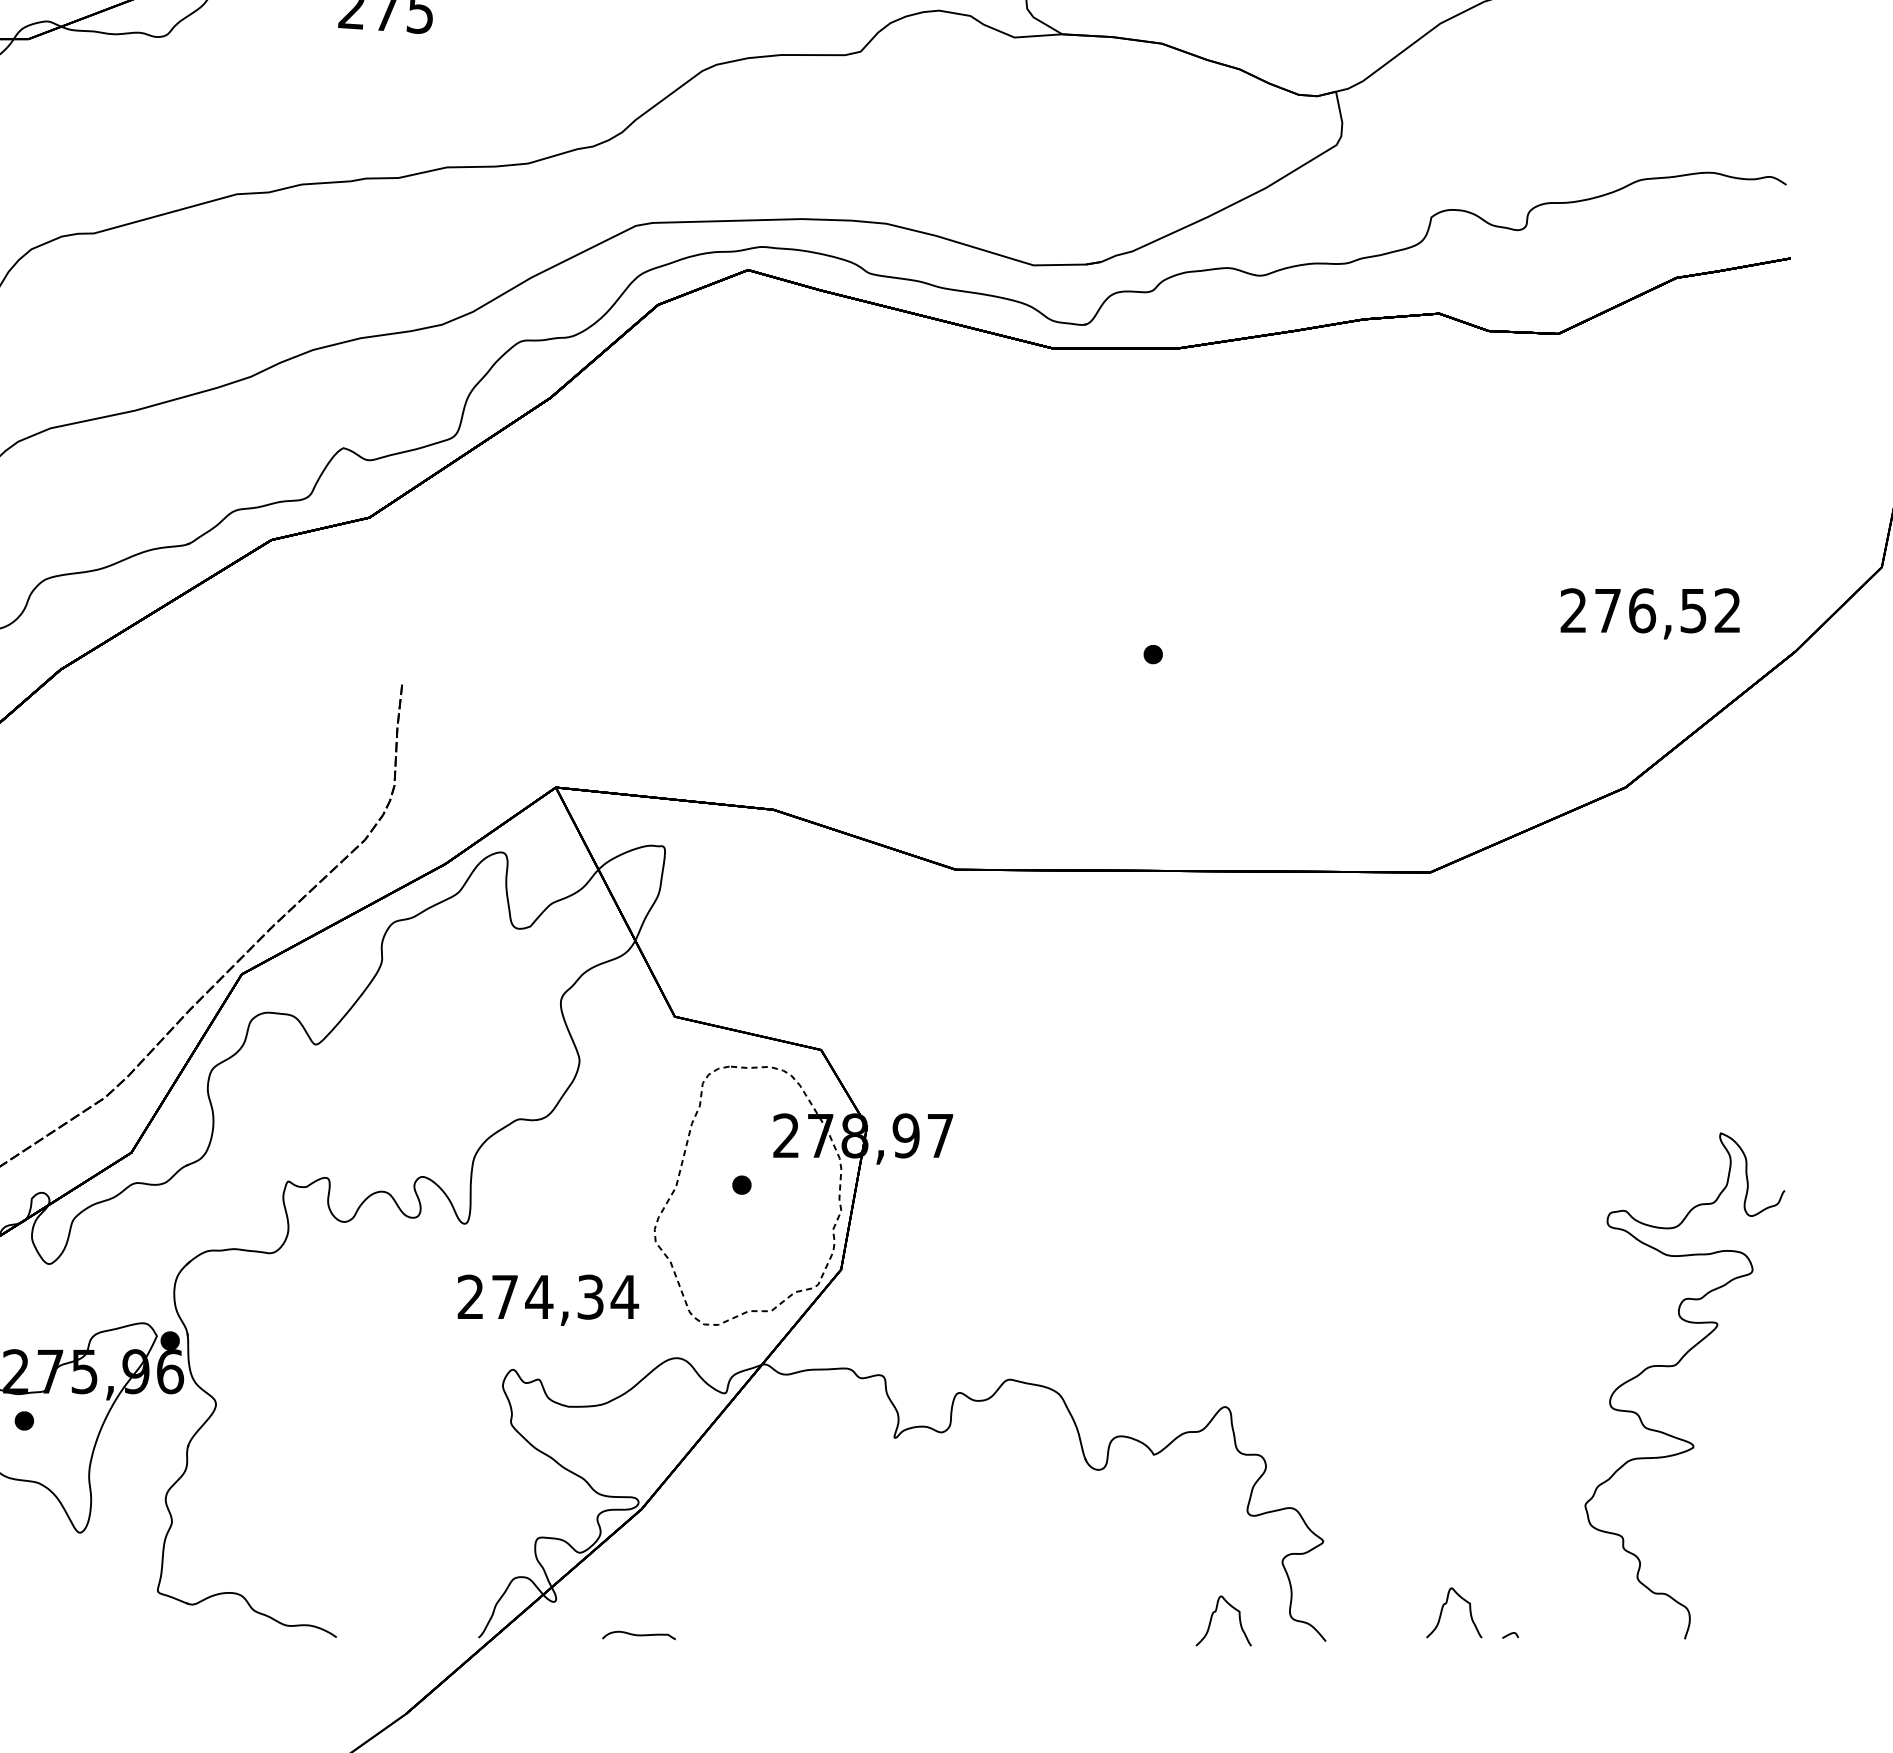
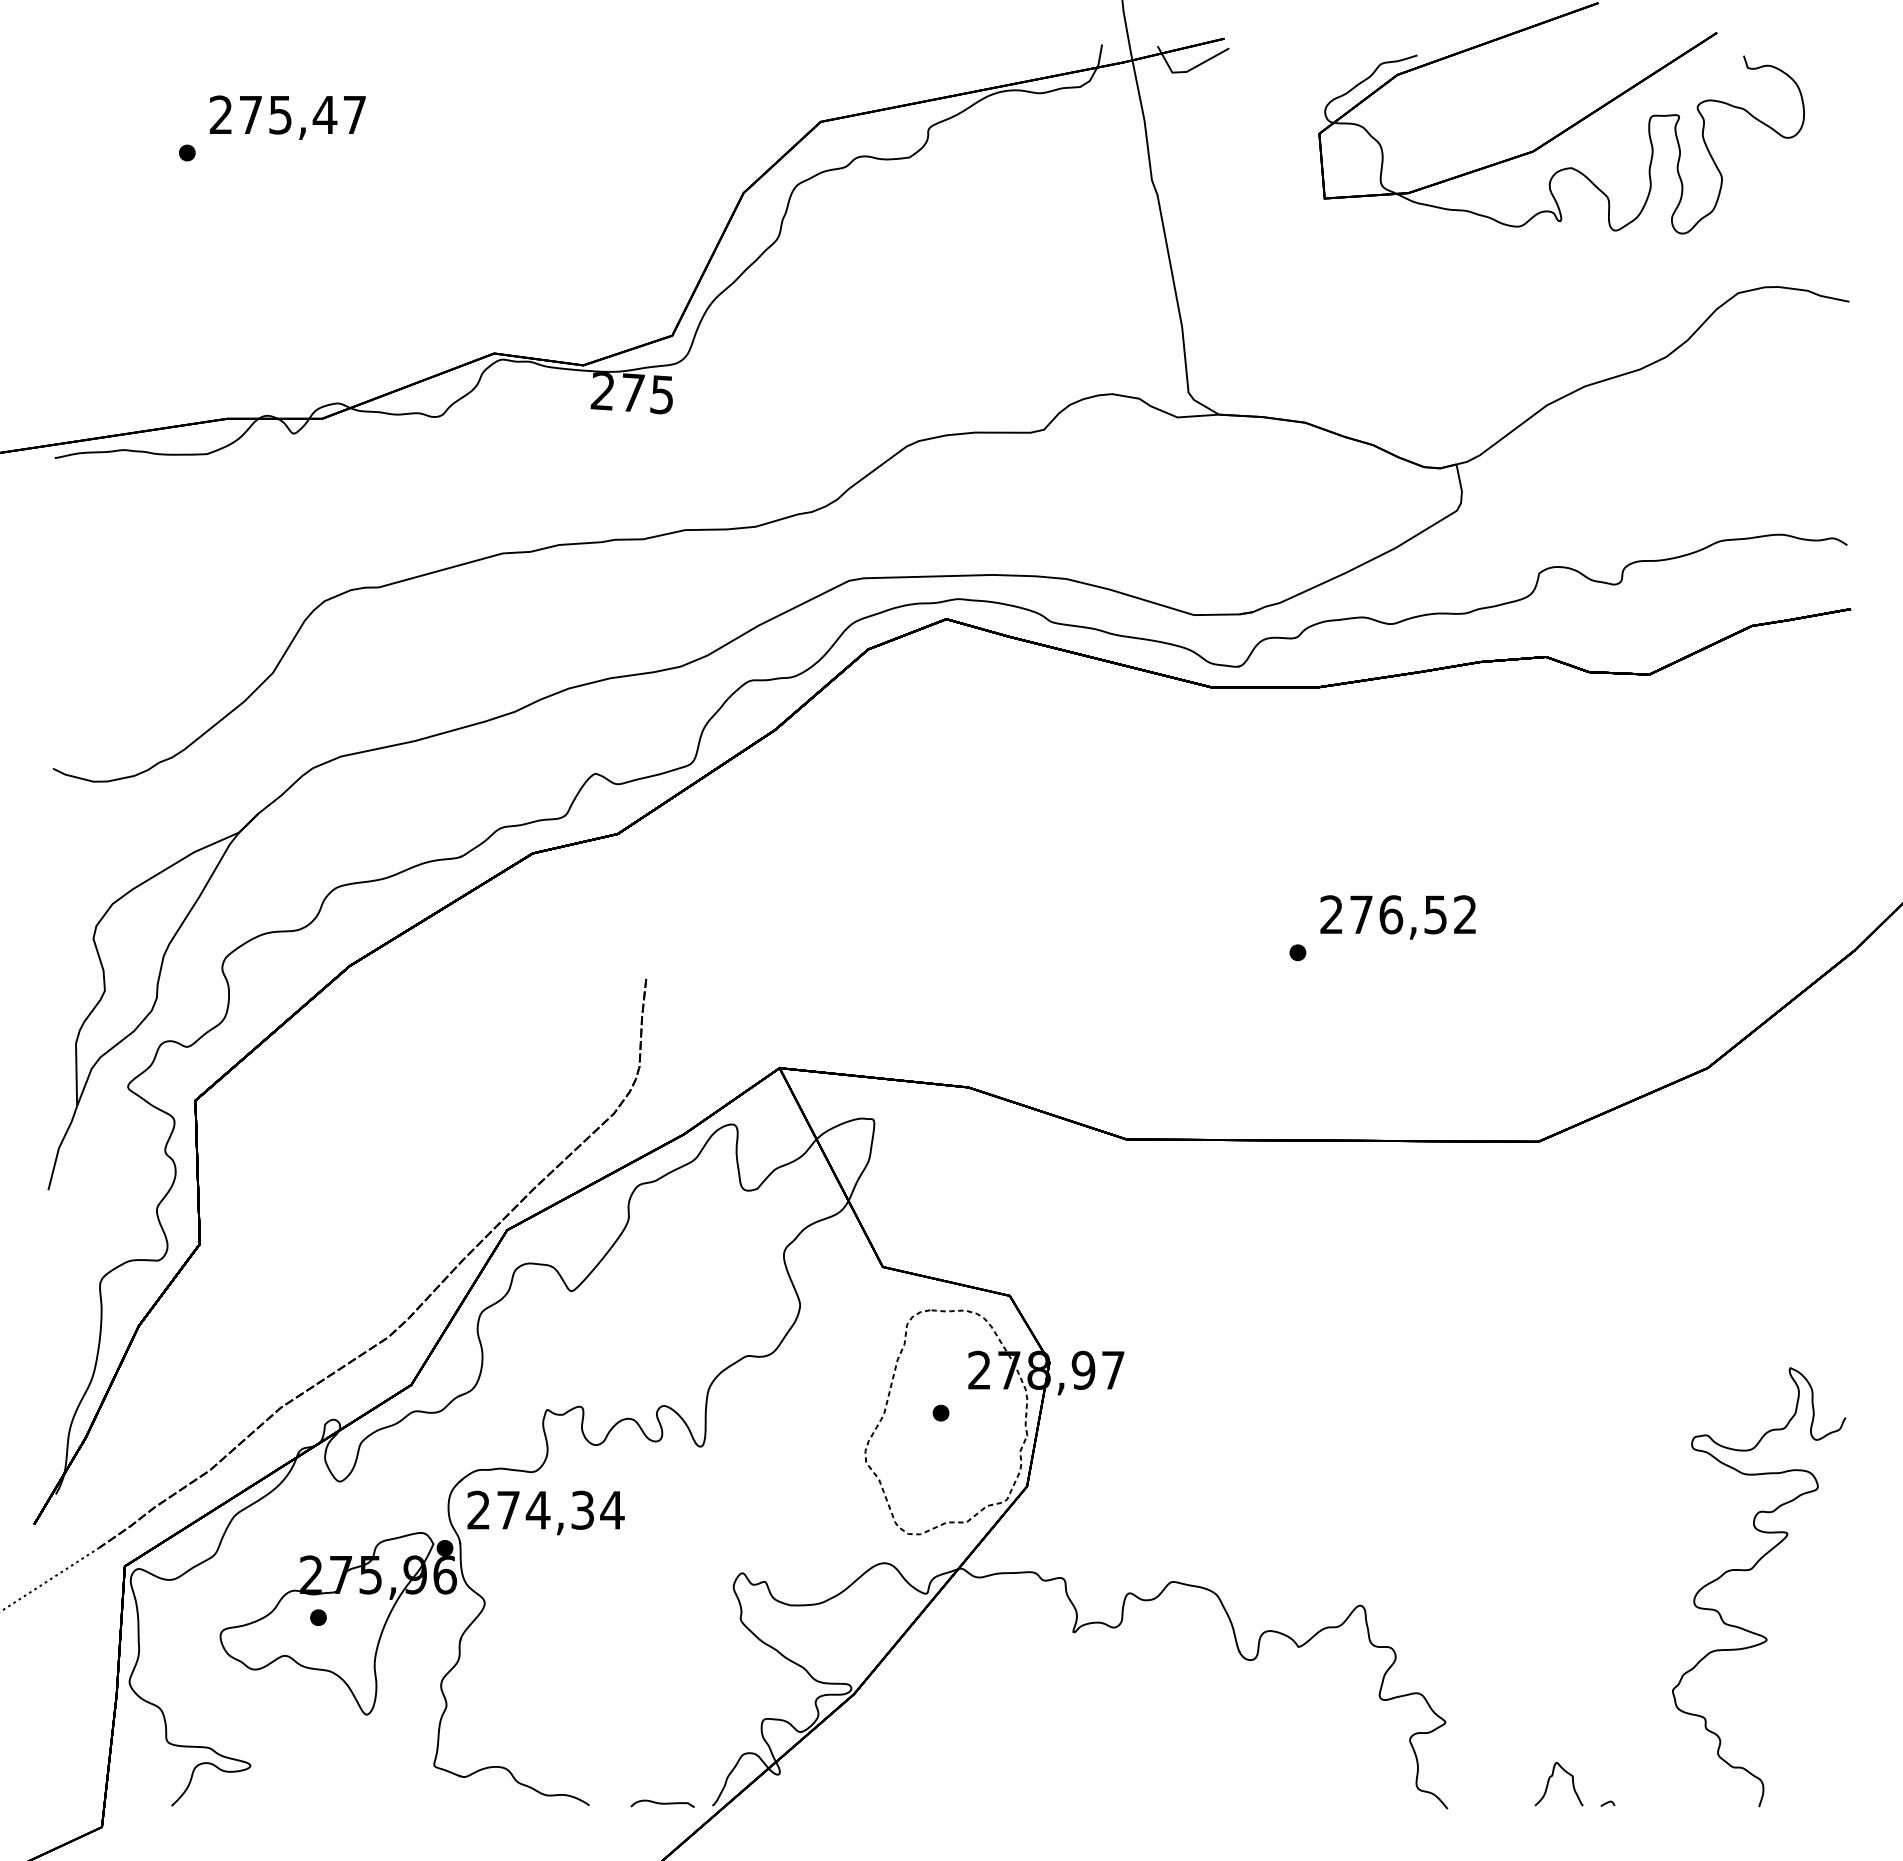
text: (1649, 613) -> (1397, 917), moved
text: (547, 1299) -> (545, 1512), moved
curve: (1212, 1617) -> (1349, 1788), removed
curve: (638, 1635) -> (662, 1803), moved

